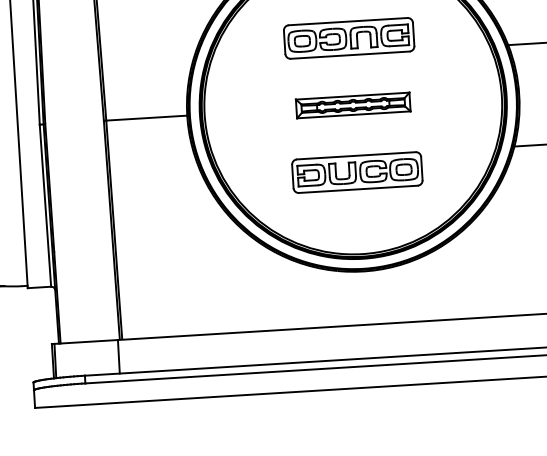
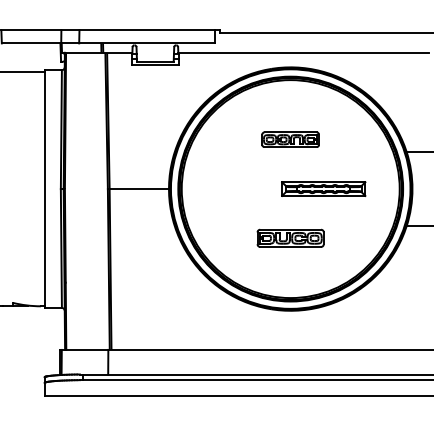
part: (348, 37) -> (290, 139), size x0.6
part: (352, 104) -> (323, 188), moved
part: (357, 172) -> (290, 238), size x0.7

